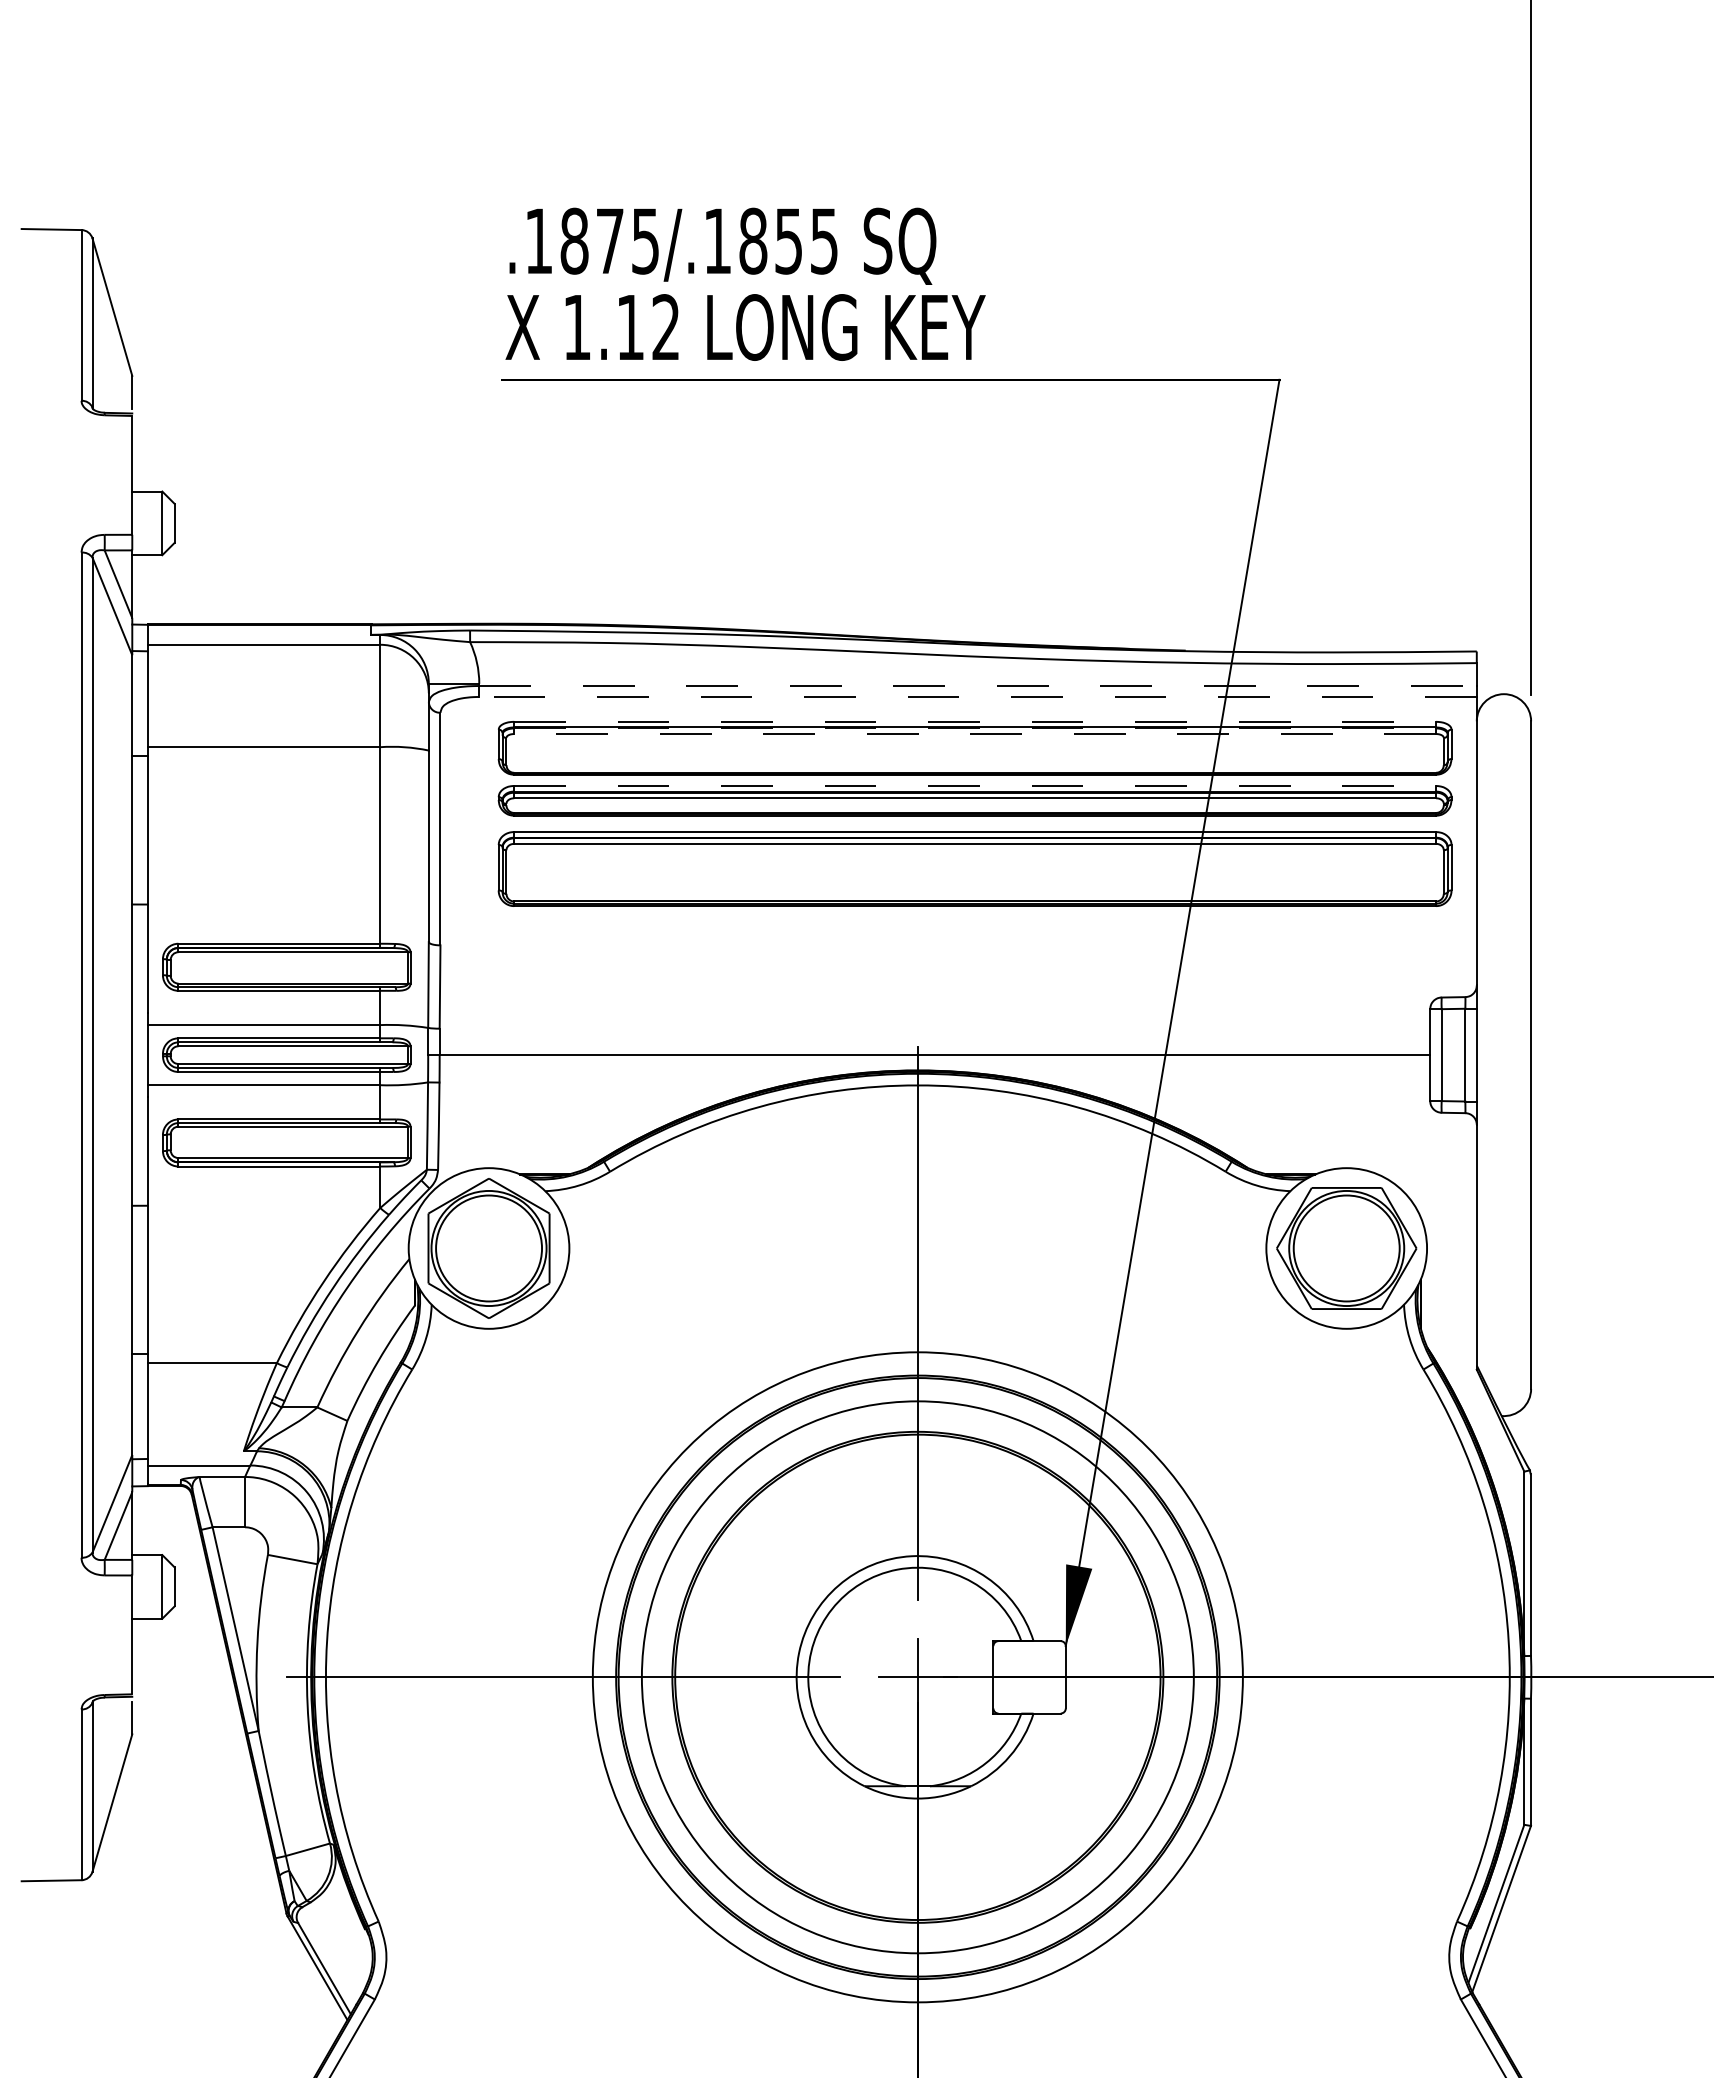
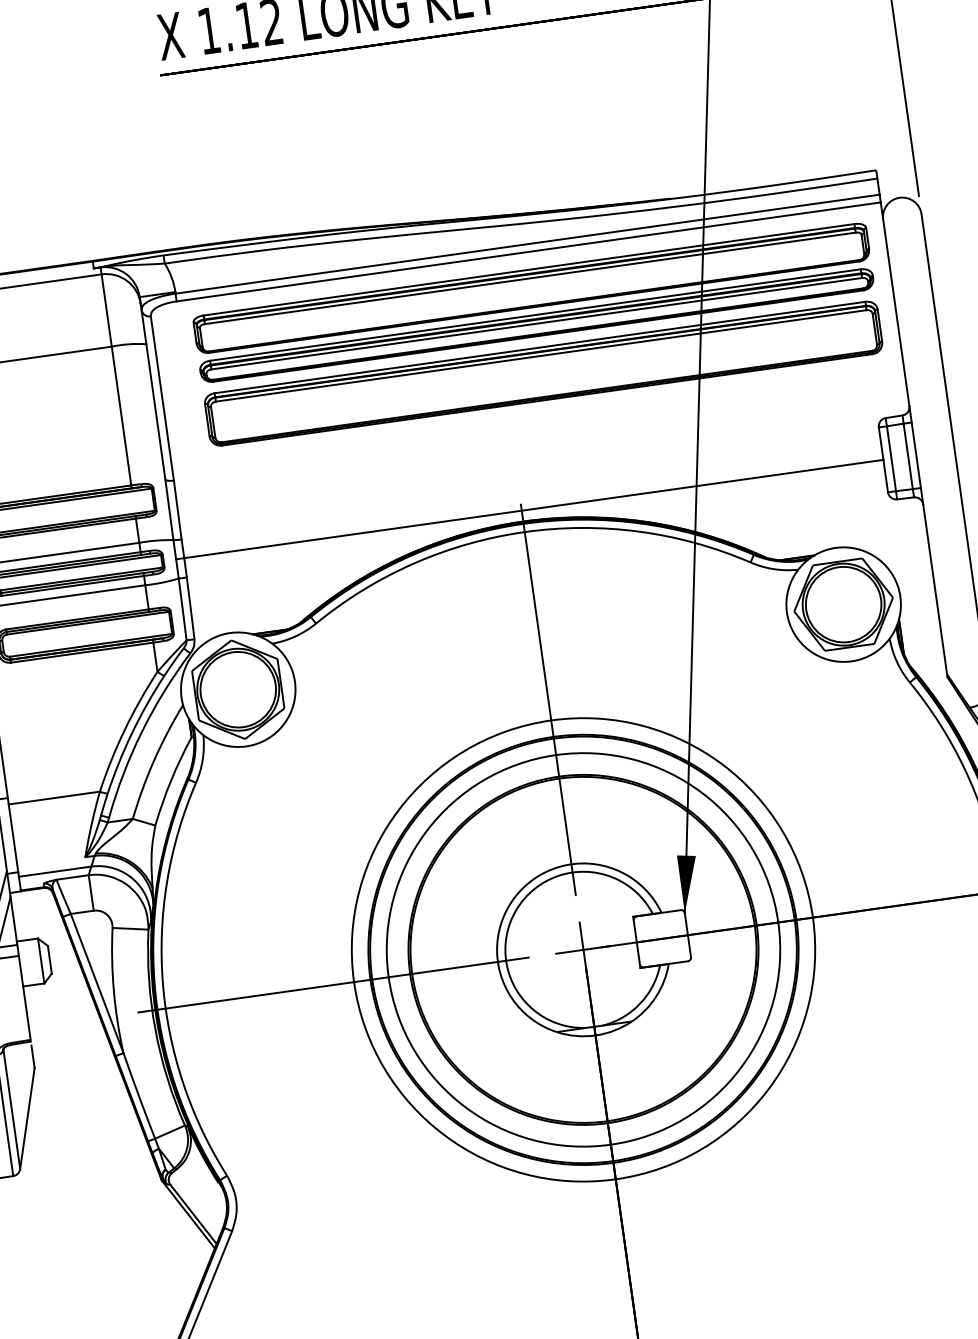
line: (978, 686) -> (528, 244), dashed -> solid
line: (978, 696) -> (528, 251), dashed -> solid
line: (975, 721) -> (529, 269), dashed -> solid
line: (975, 728) -> (530, 274), dashed -> solid
line: (975, 734) -> (530, 278), dashed -> solid
line: (975, 785) -> (535, 314), dashed -> solid

